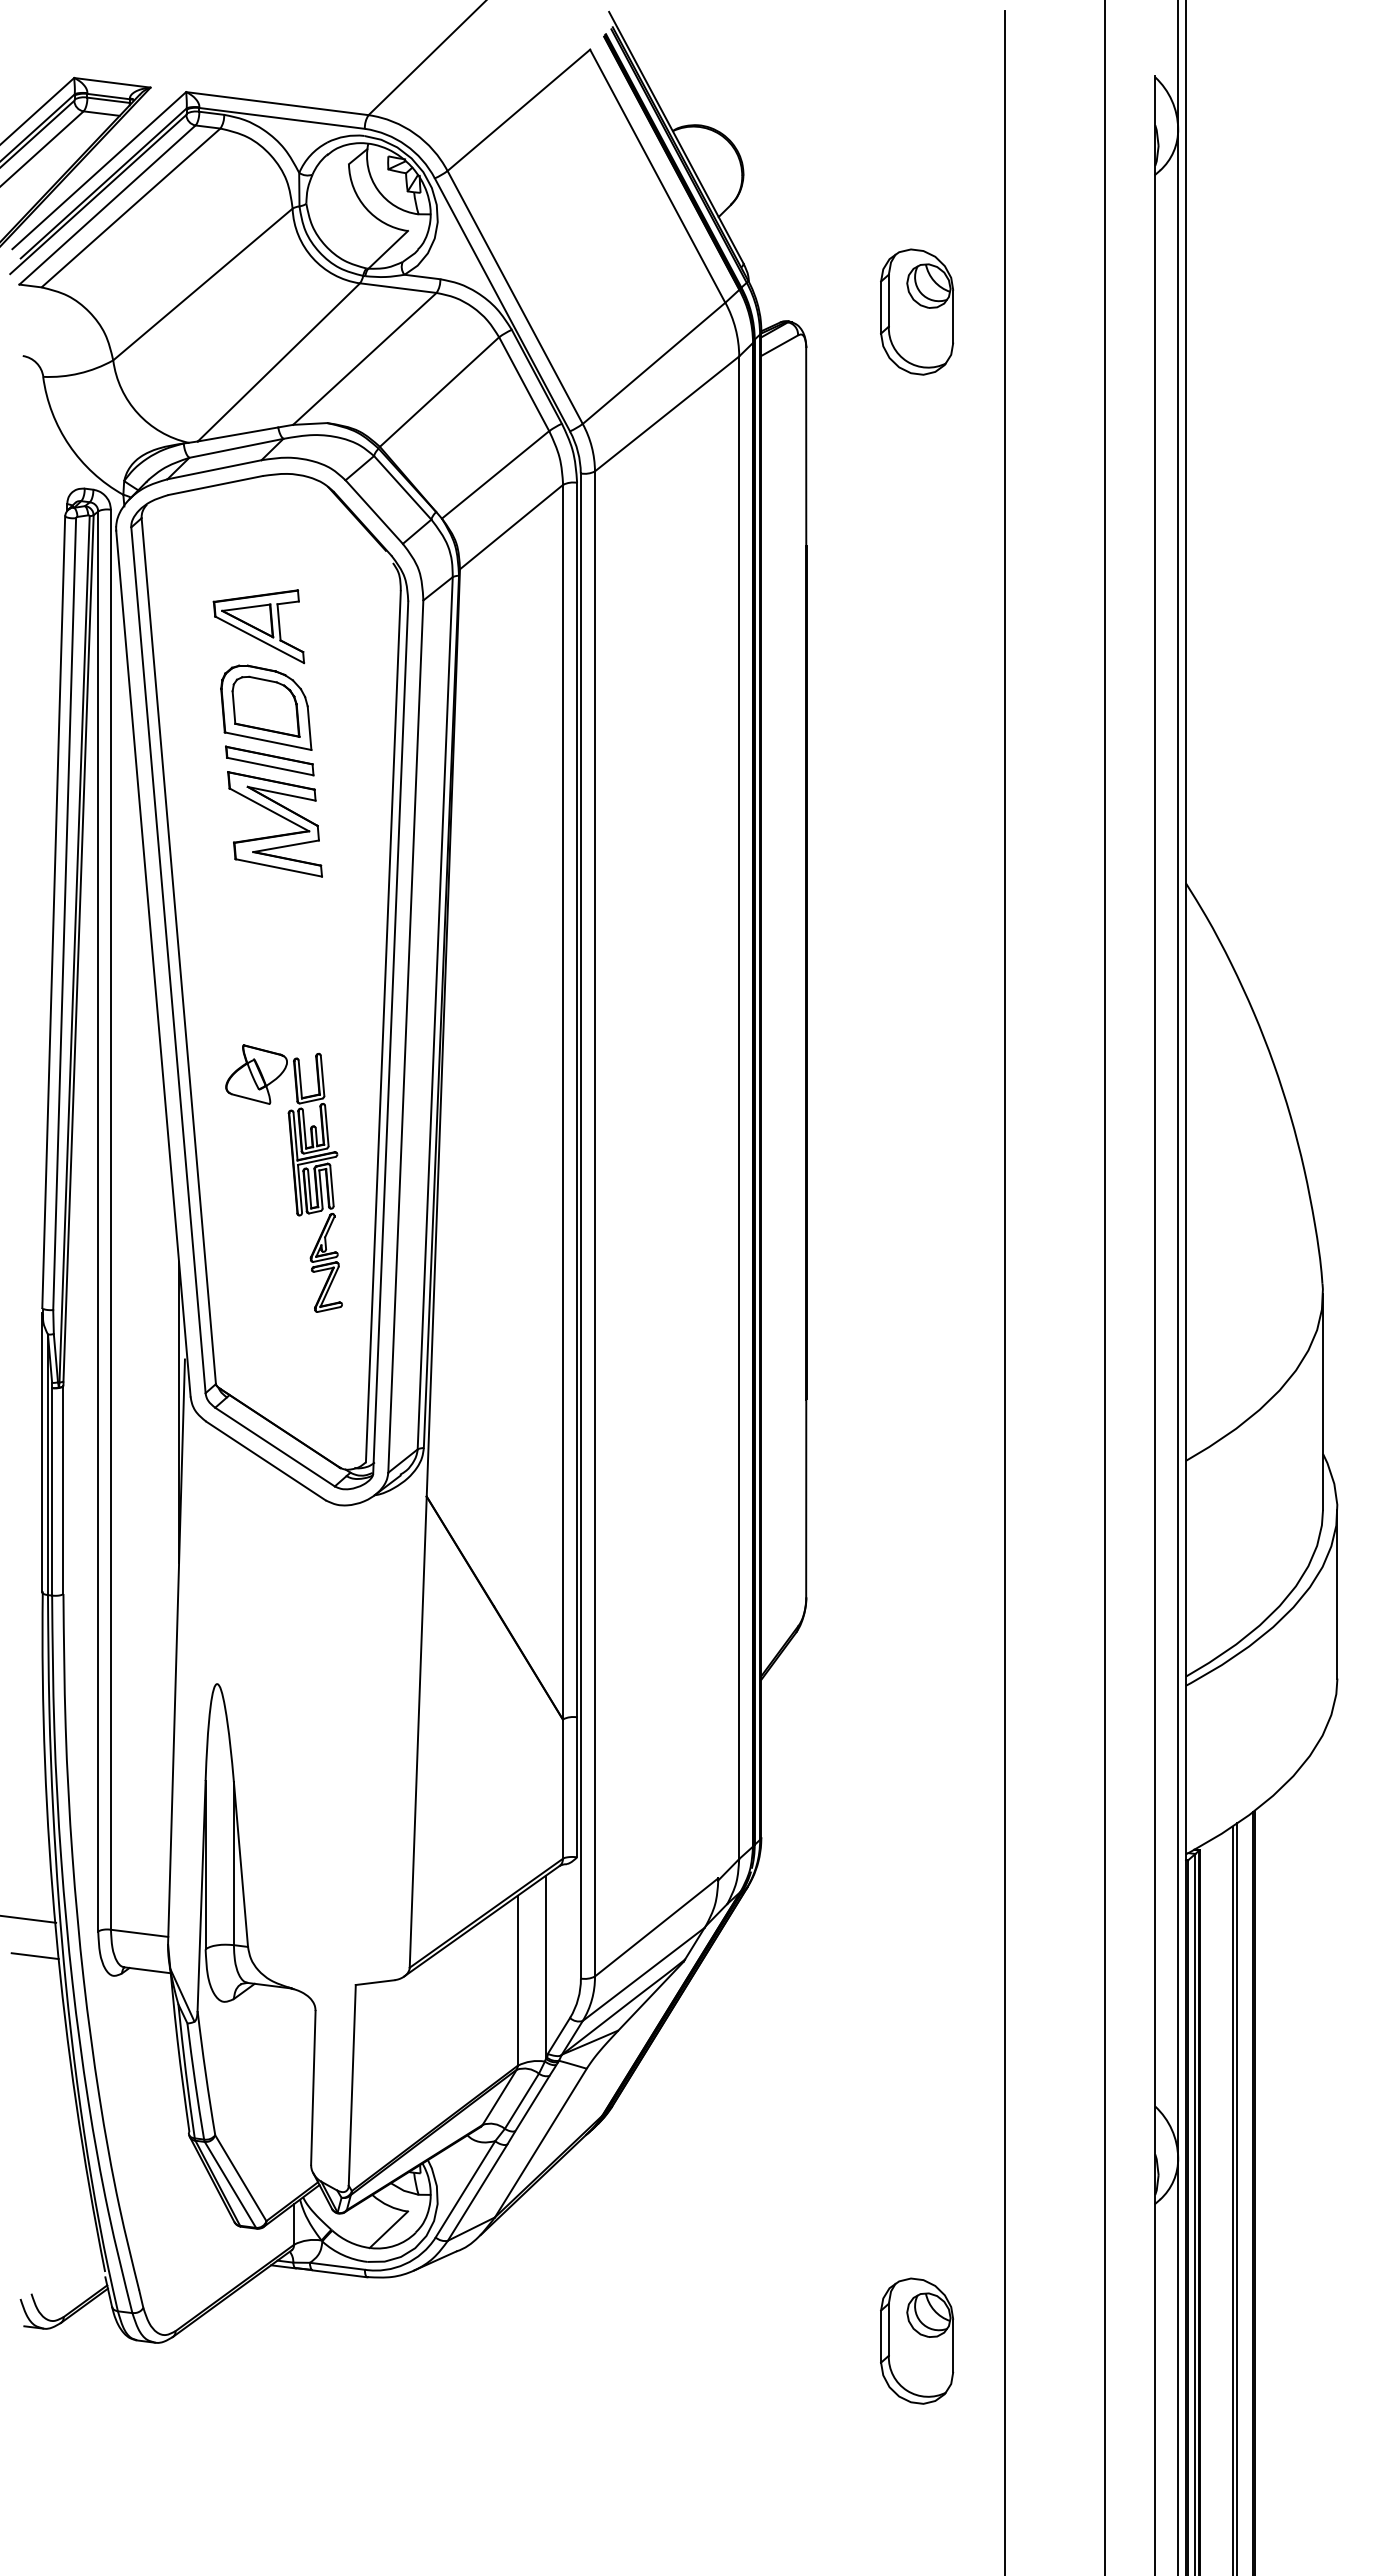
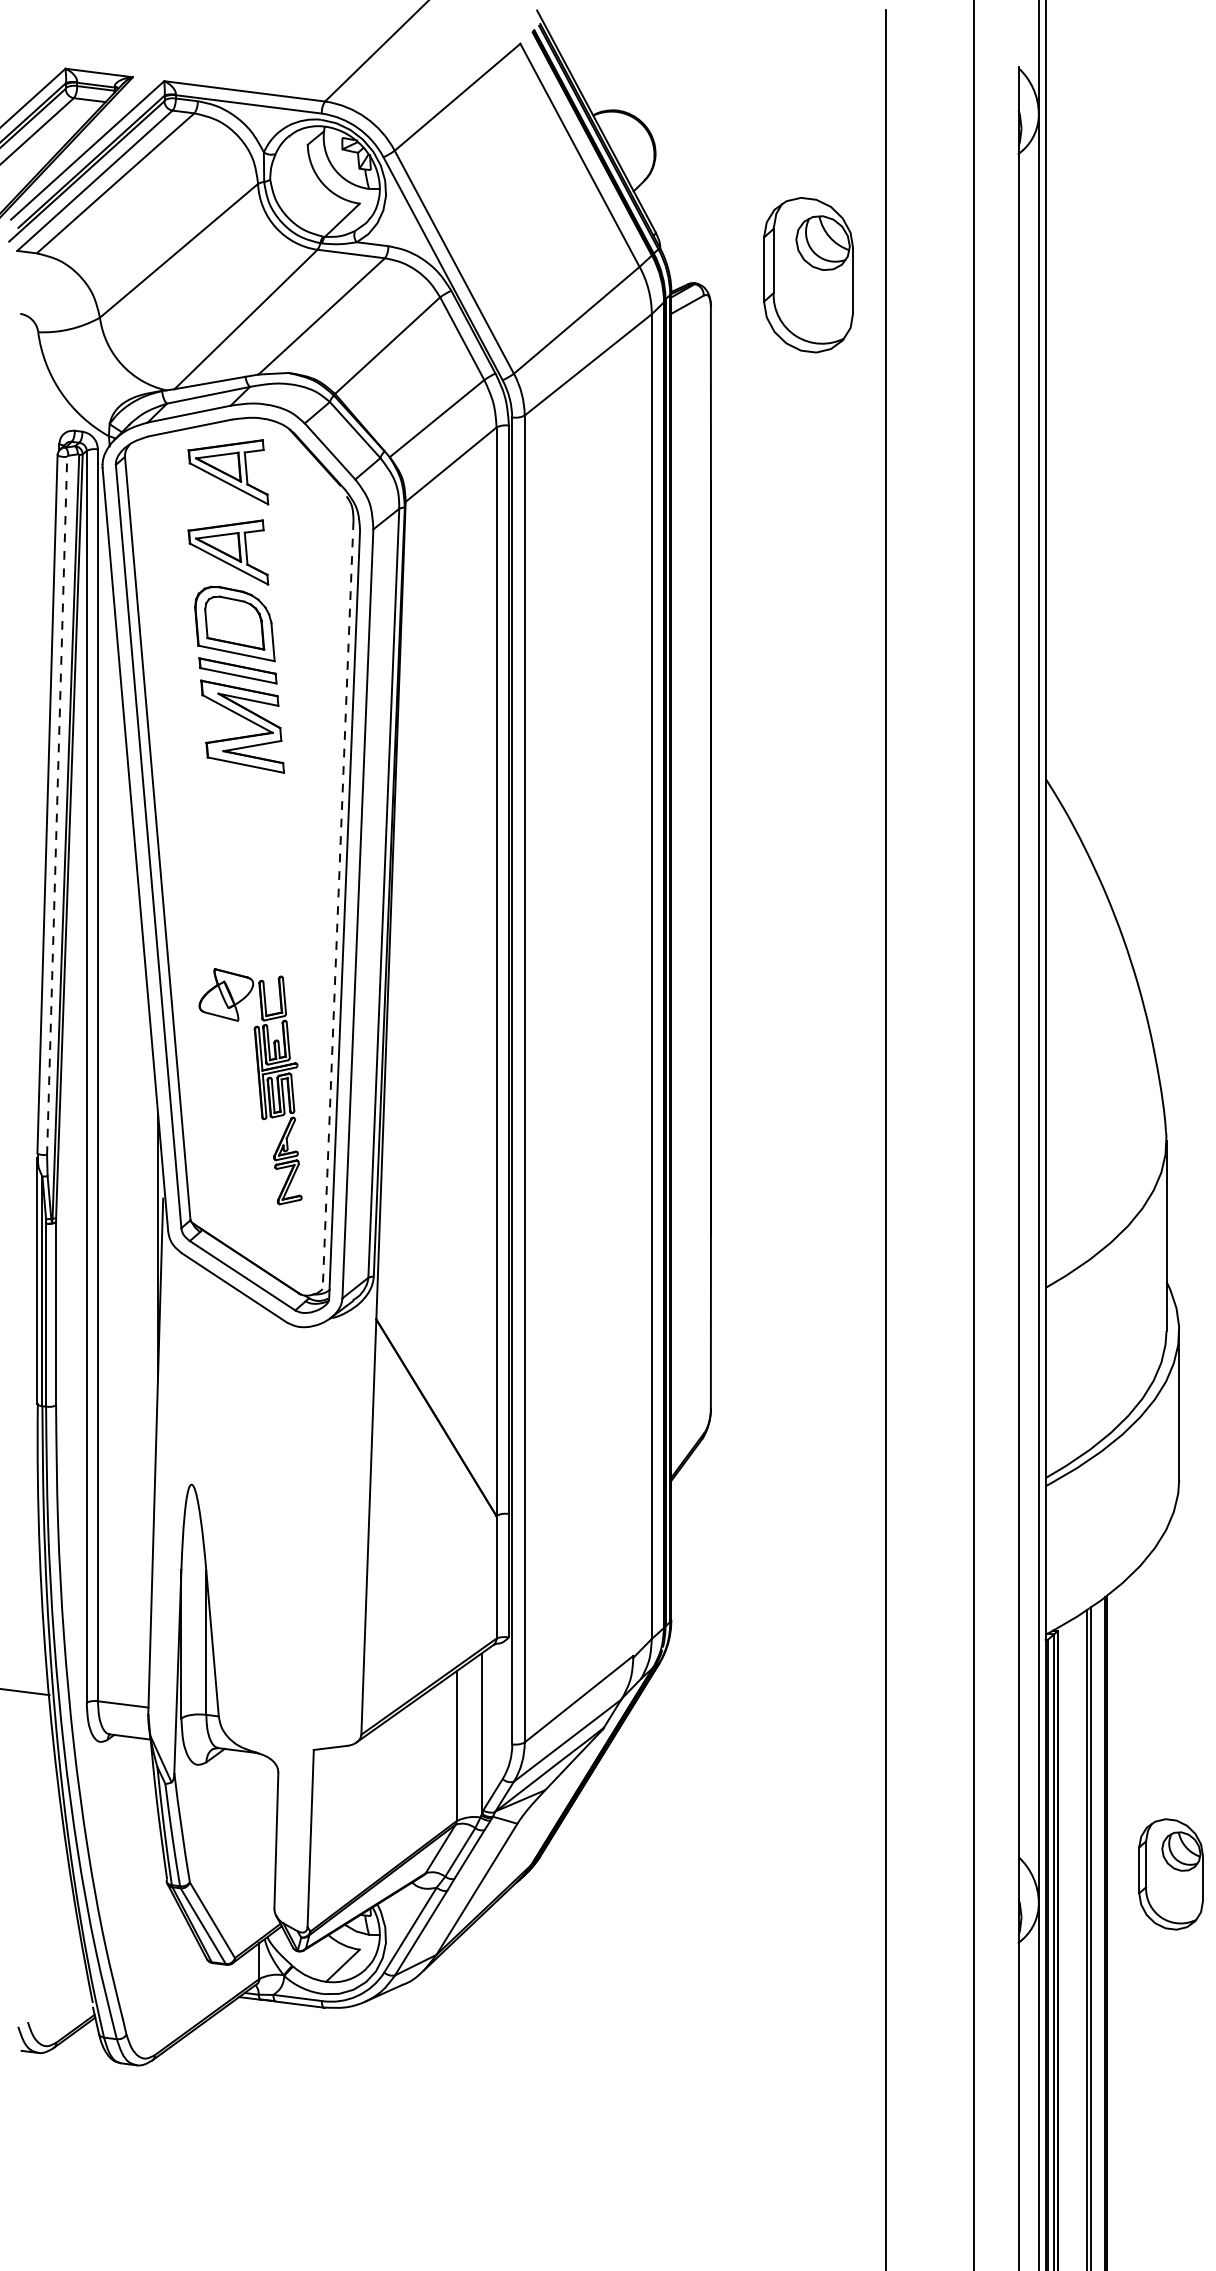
part: (917, 311) -> (809, 274), size x1.4
part: (258, 535) -> (228, 472), added
line: (64, 913) -> (57, 805), solid -> dashed
line: (383, 1026) -> (338, 904), solid -> dashed
part: (293, 1178) -> (258, 1086), moved
line: (34, 1956) -> (30, 1724), removed
part: (917, 2340) -> (1171, 1873), moved

